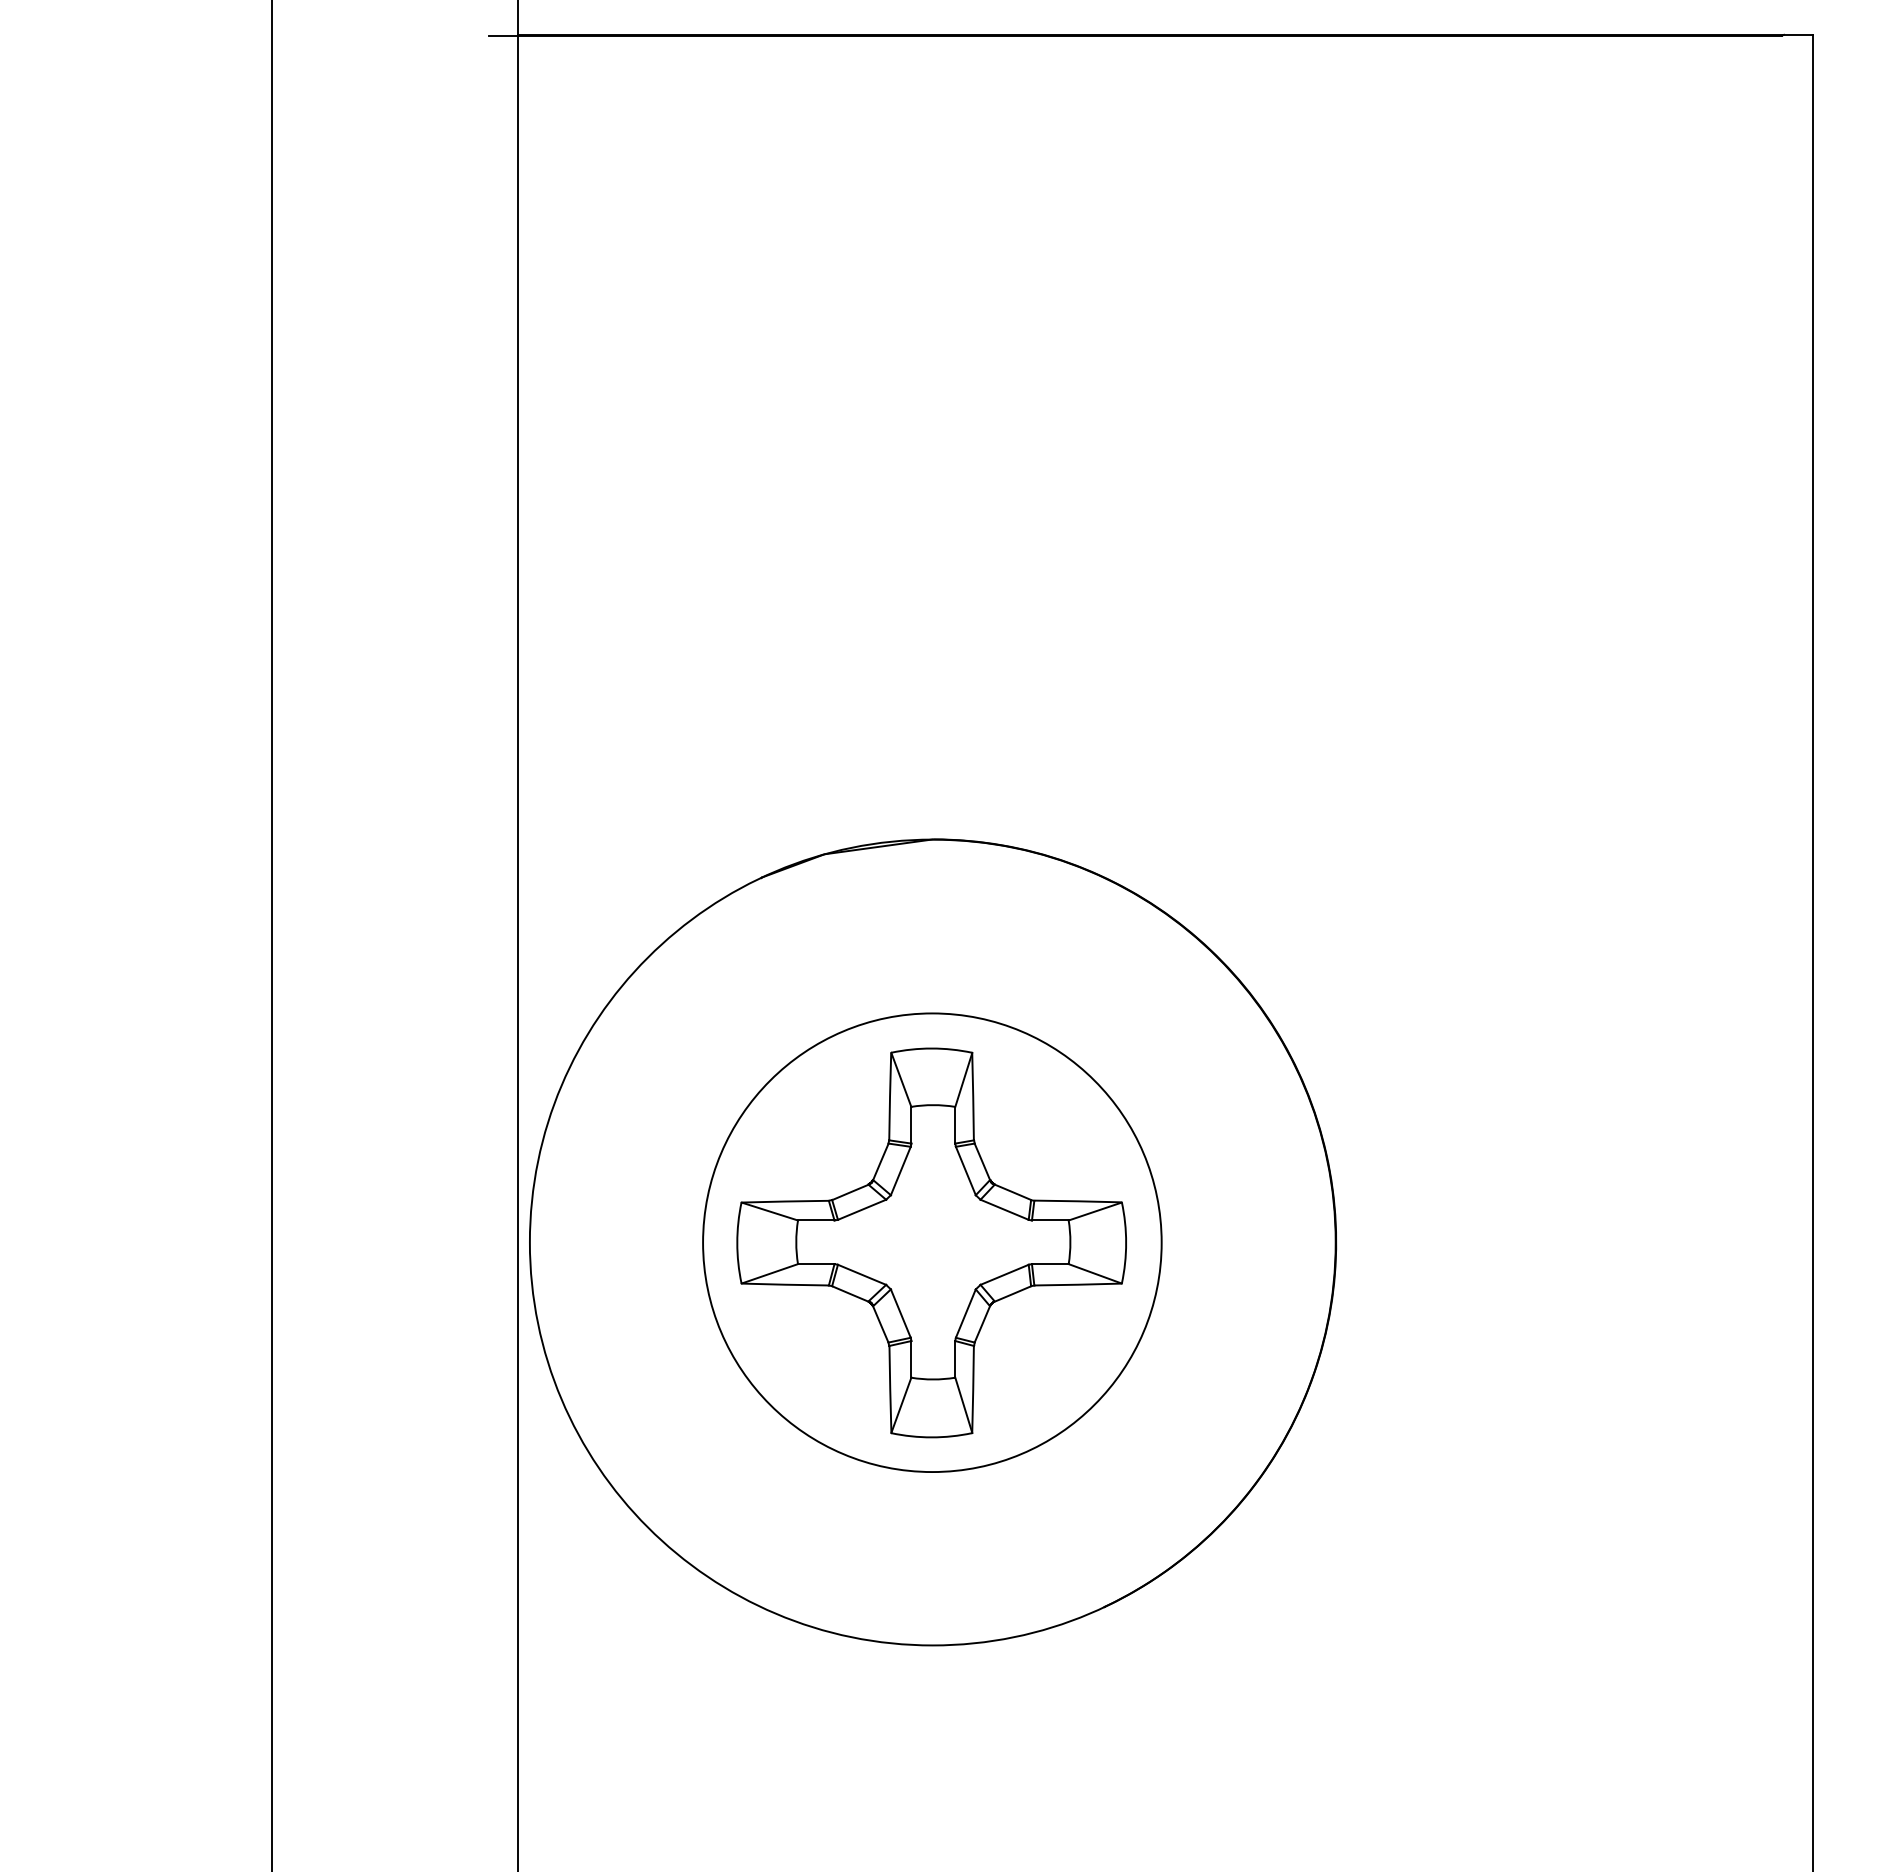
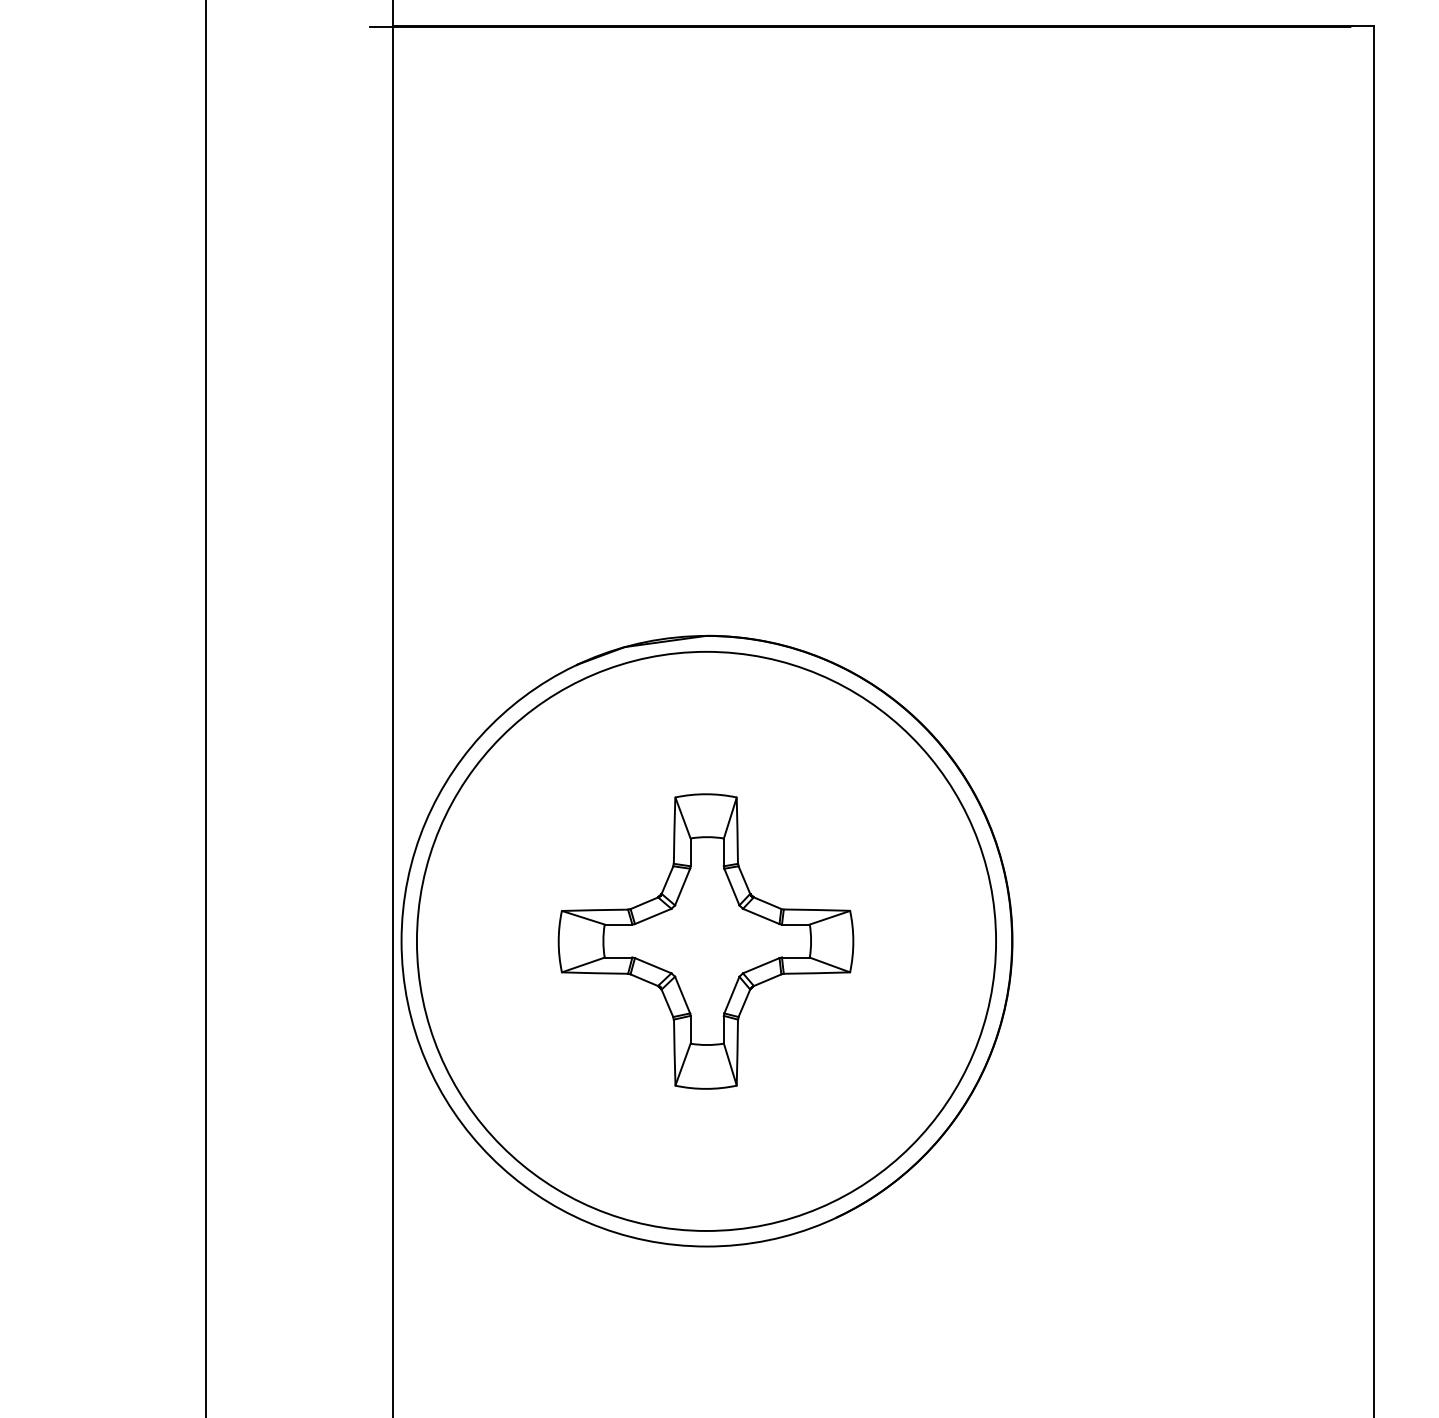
circle: (932, 1241) -> (706, 940), size x1.67

